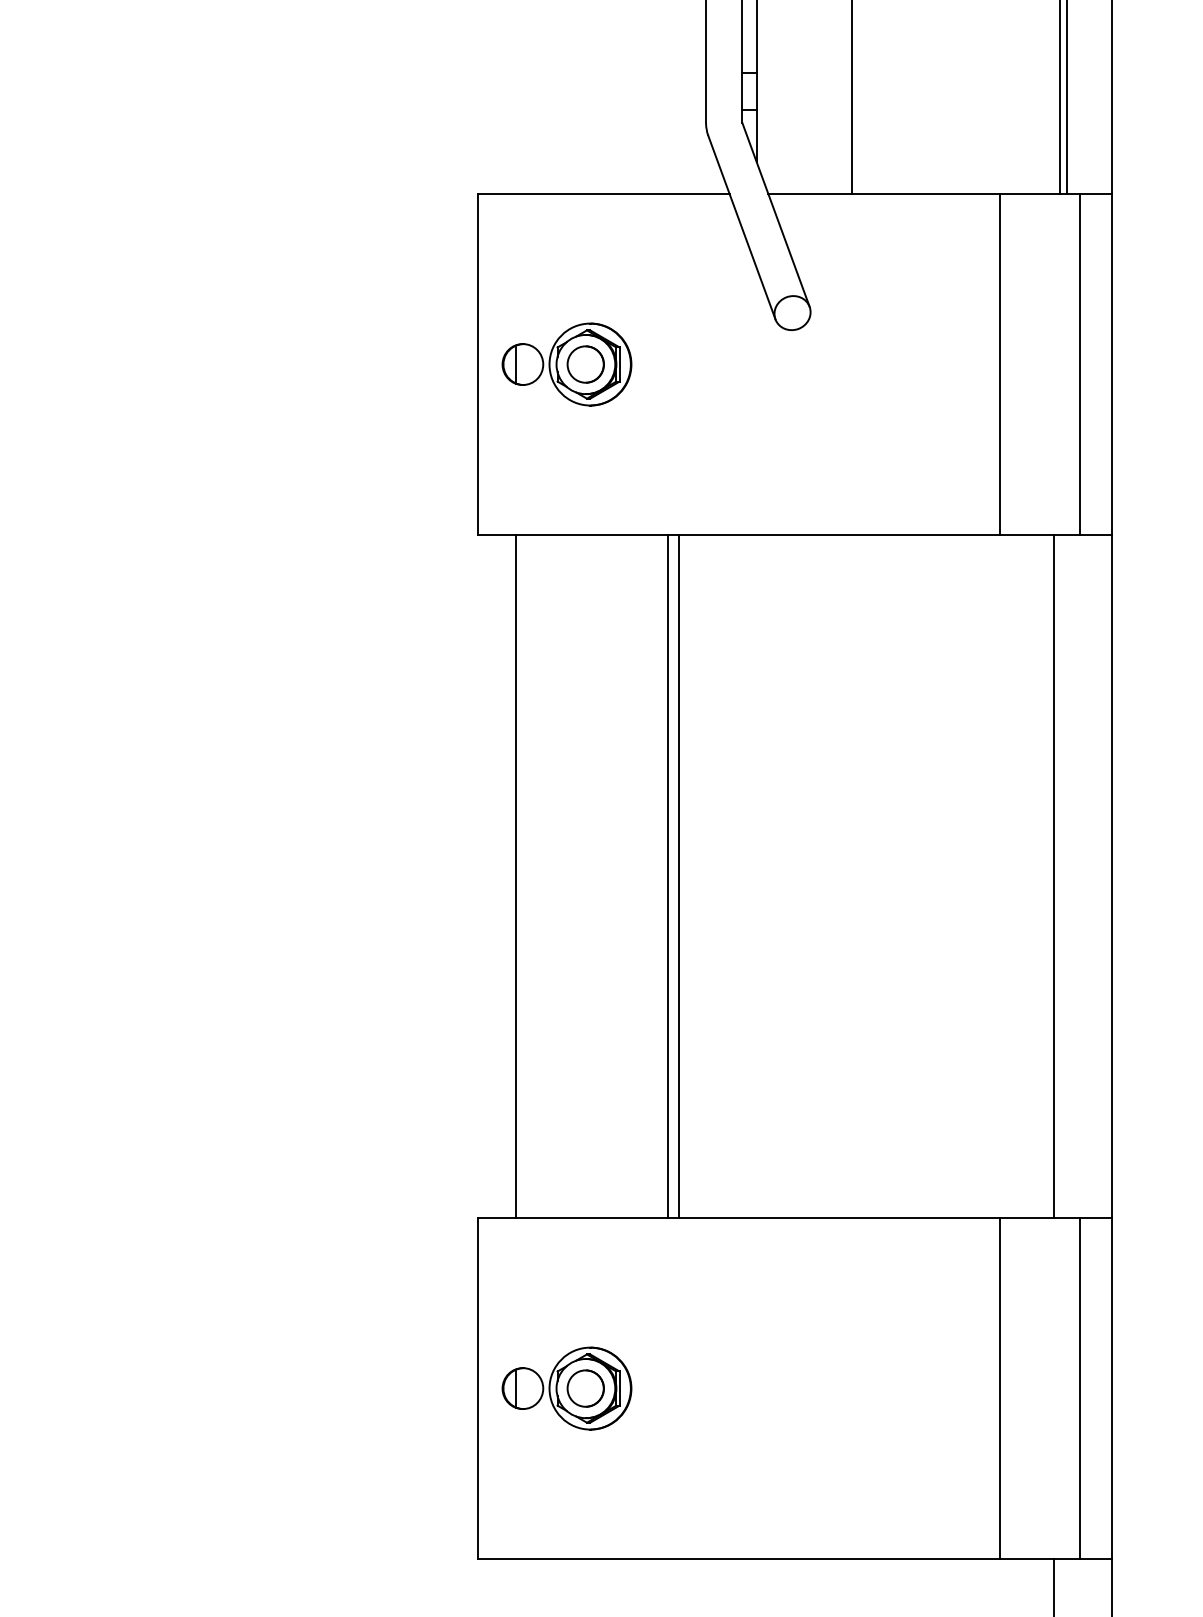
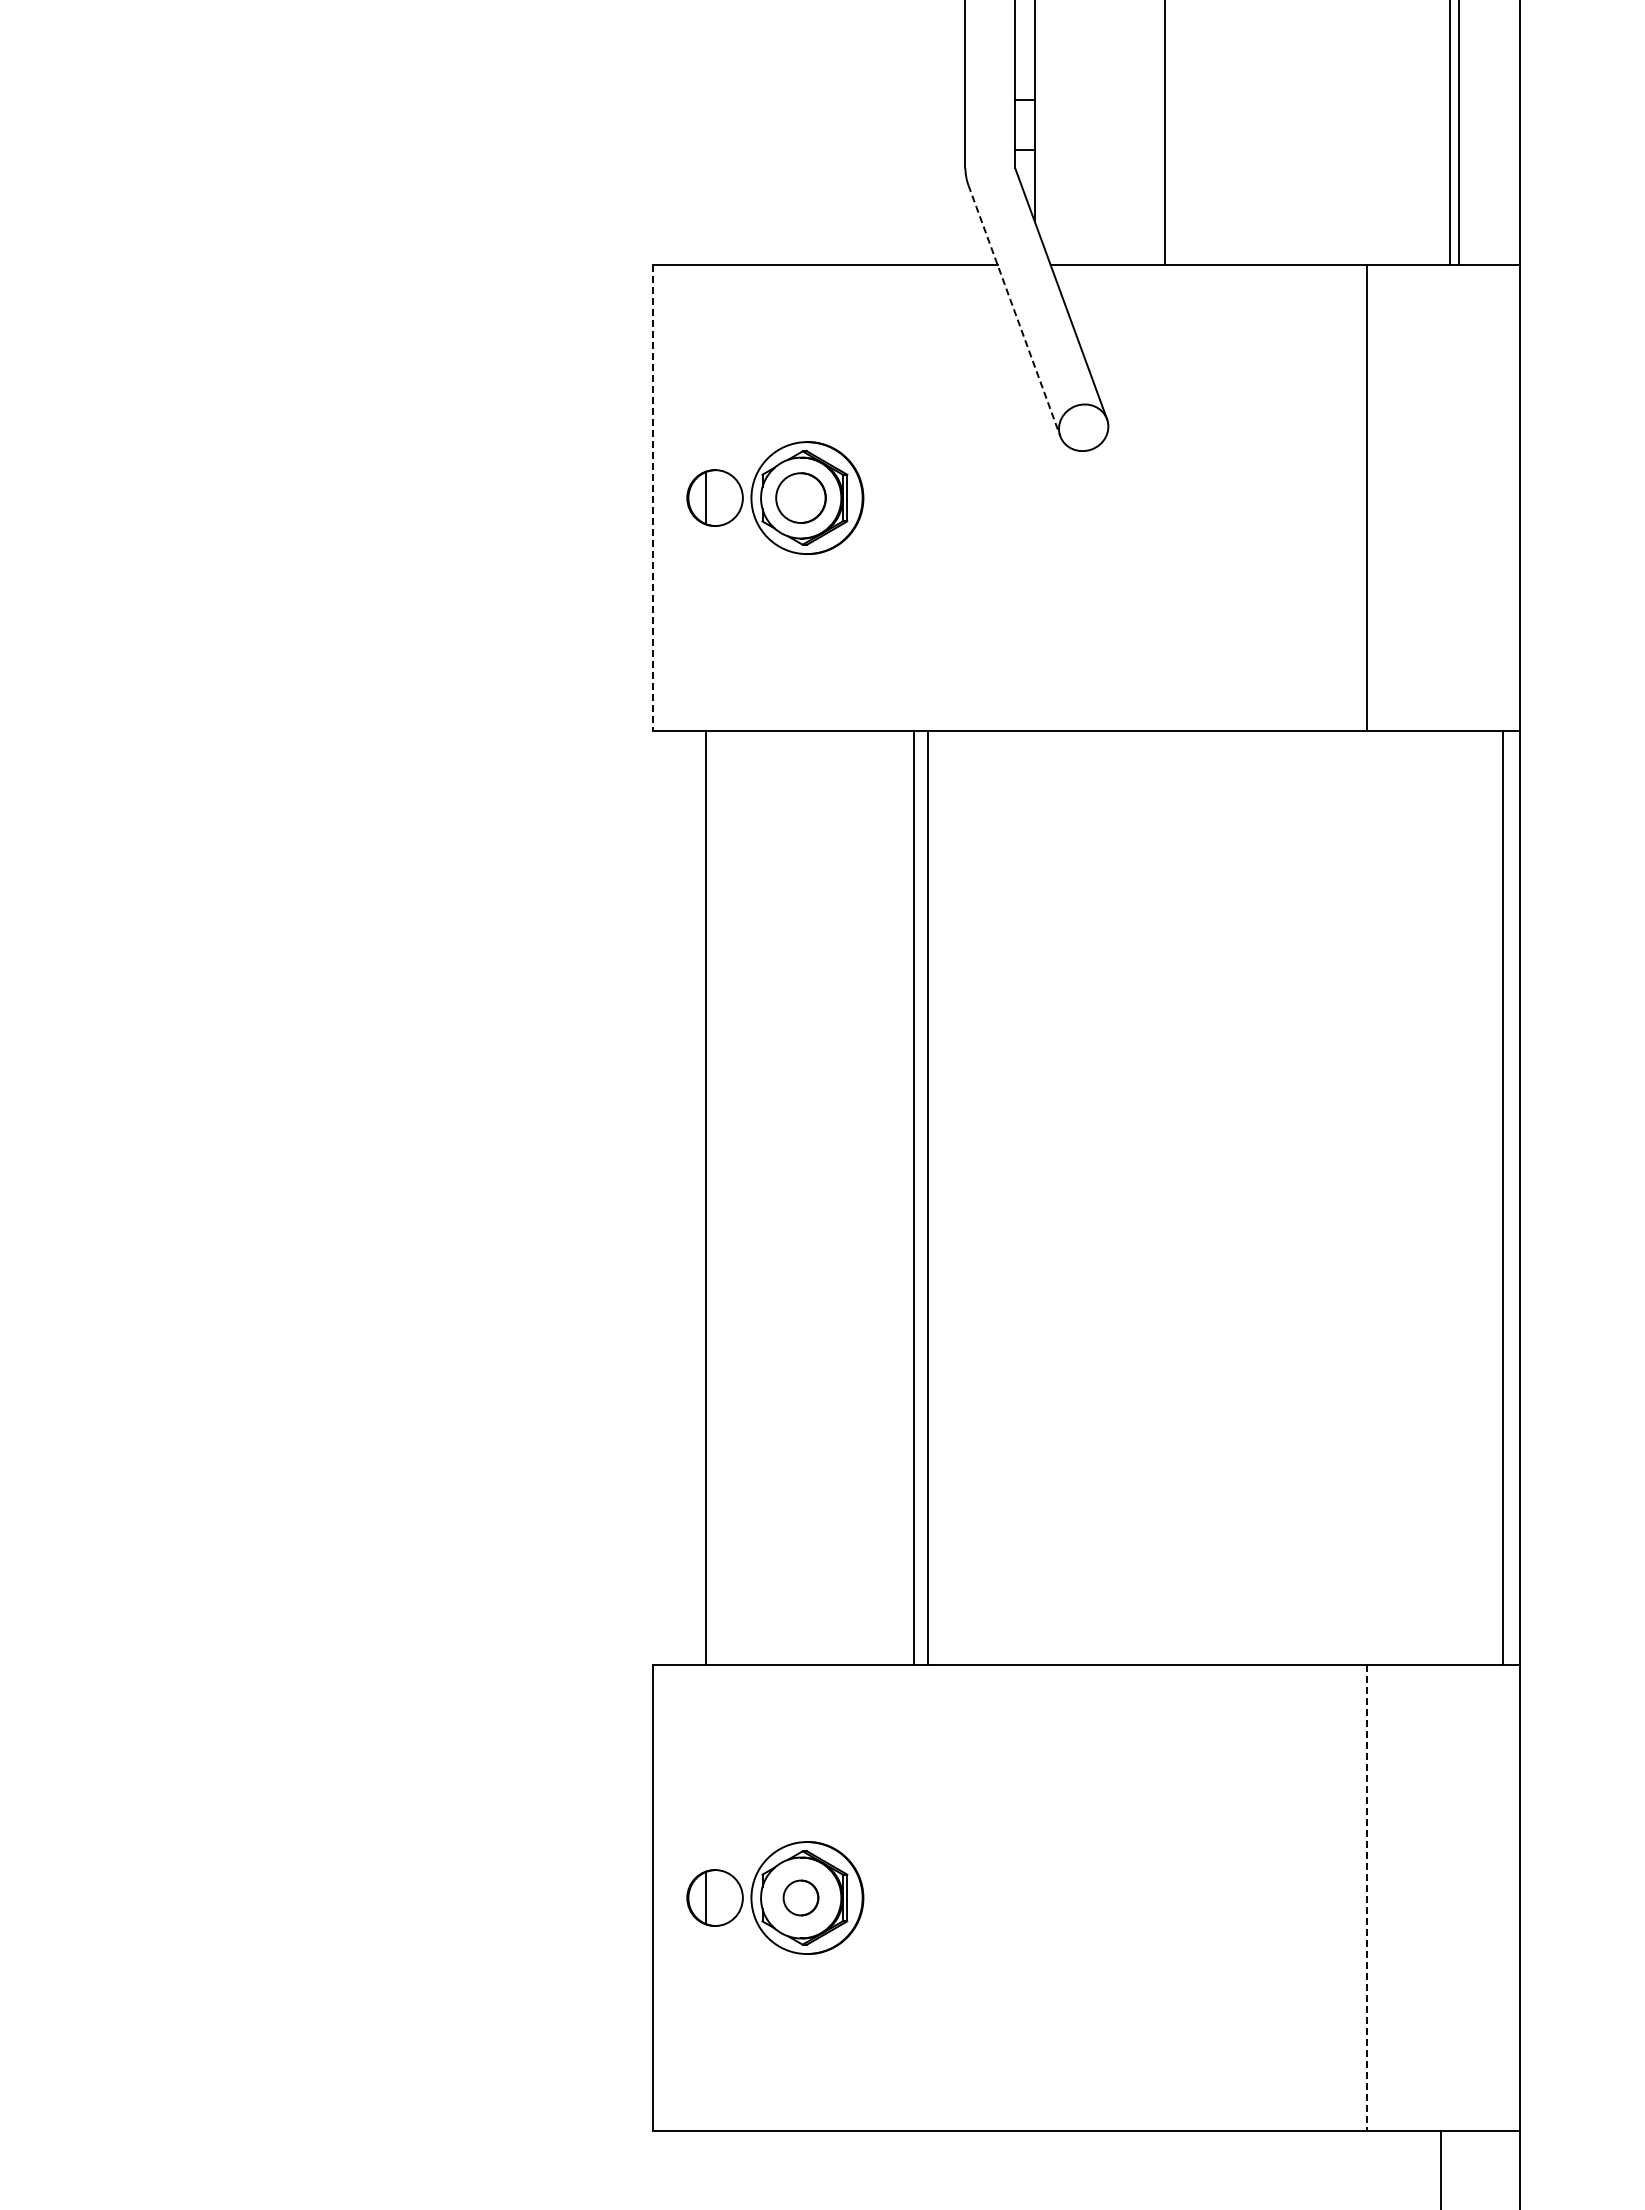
line: (741, 227) -> (1014, 310), solid -> dashed
line: (477, 364) -> (653, 498), solid -> dashed
line: (1079, 364) -> (1476, 497), removed
line: (1053, 876) -> (1502, 1197), moved
part: (585, 1388) -> (800, 1897), size x0.7
line: (999, 1388) -> (1366, 1898), solid -> dashed
line: (1079, 1388) -> (1476, 1897), removed

